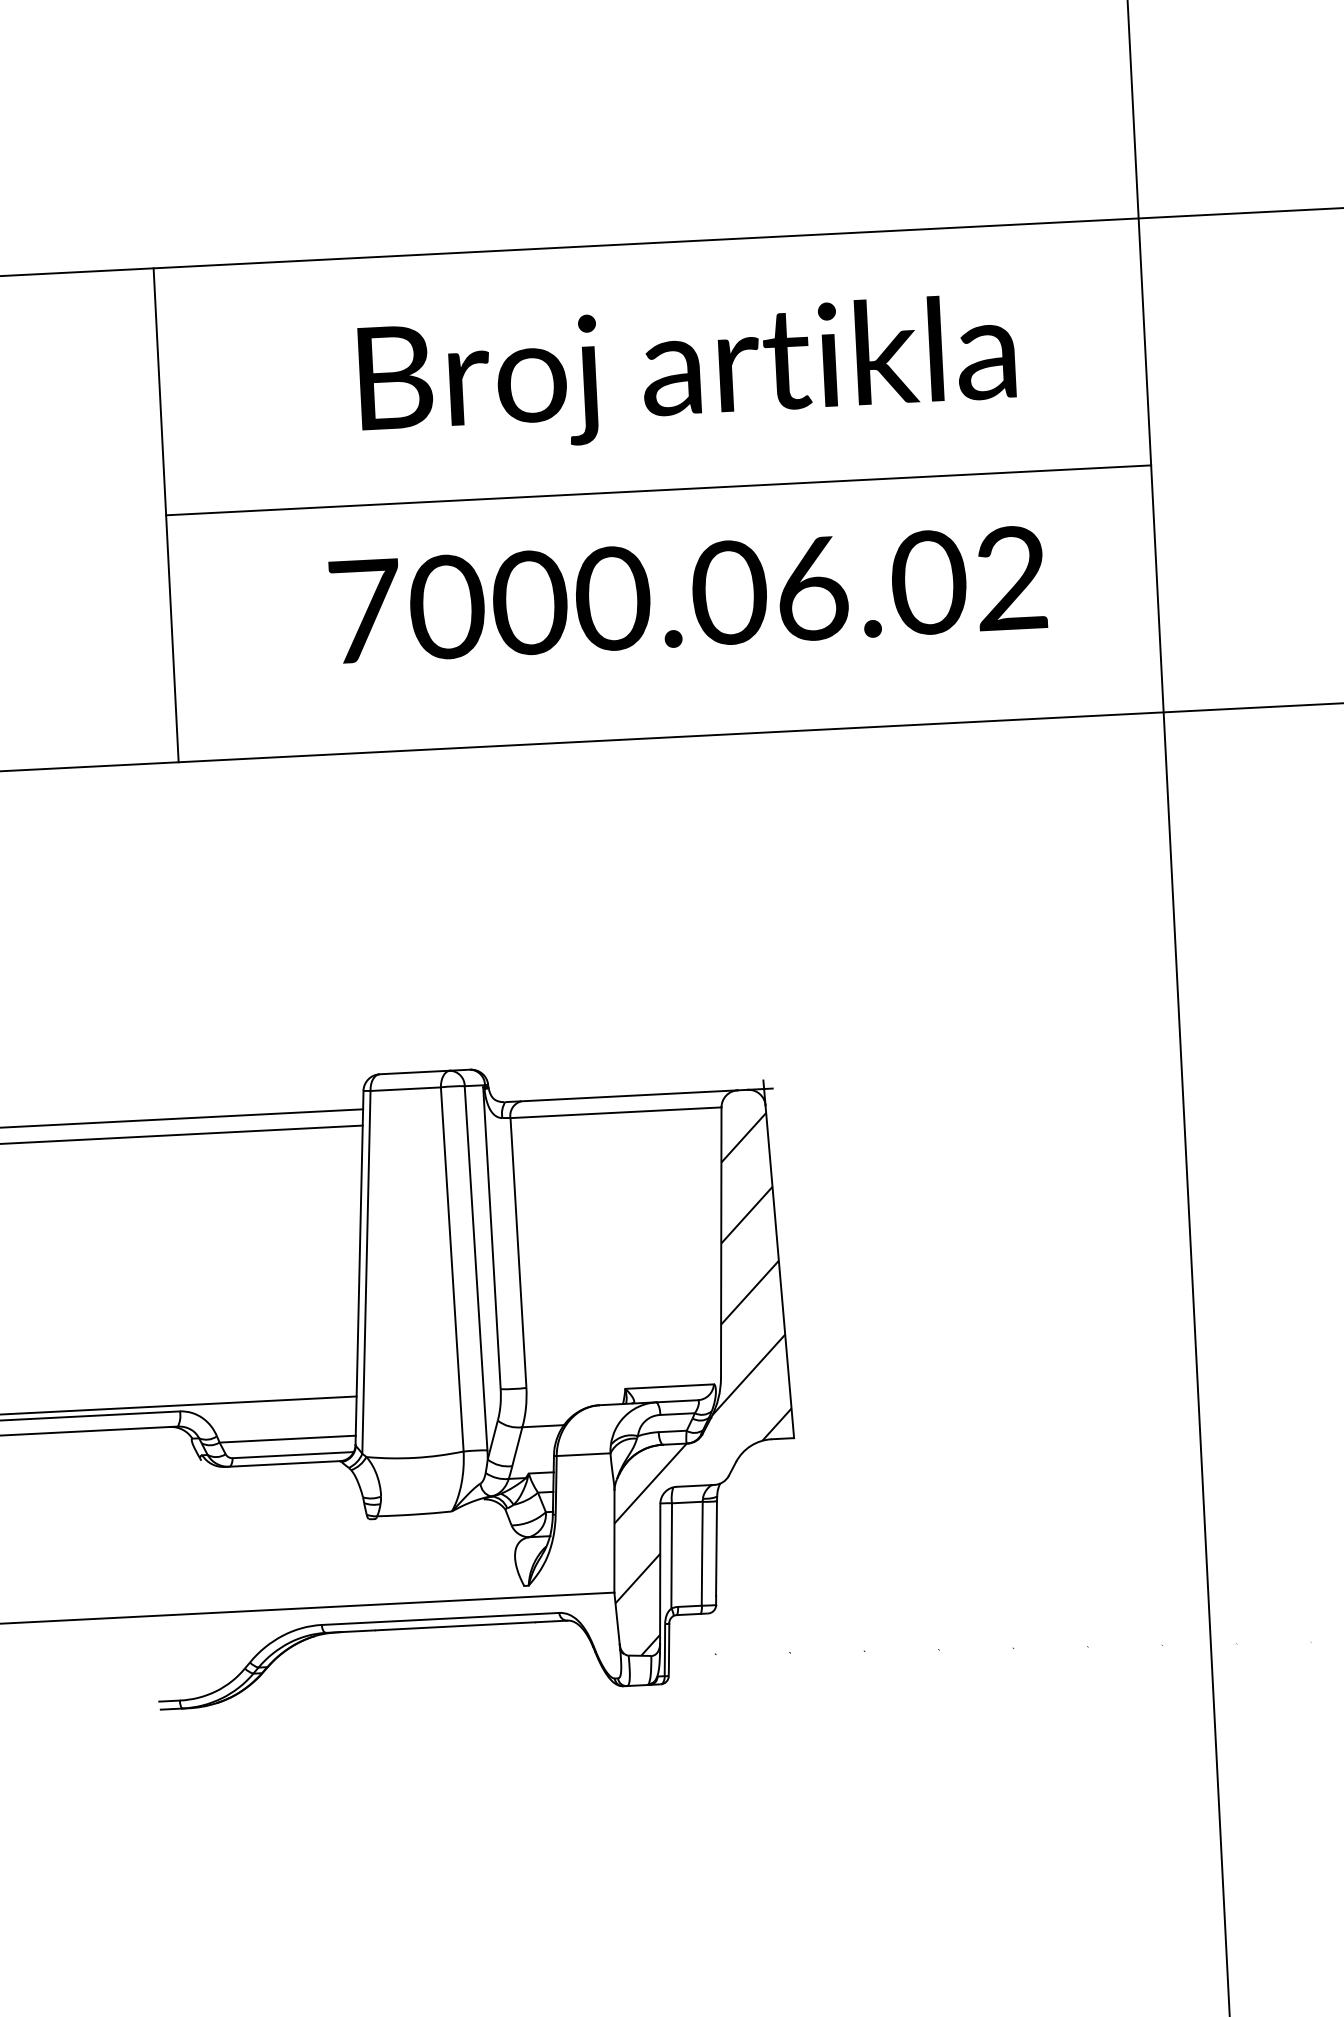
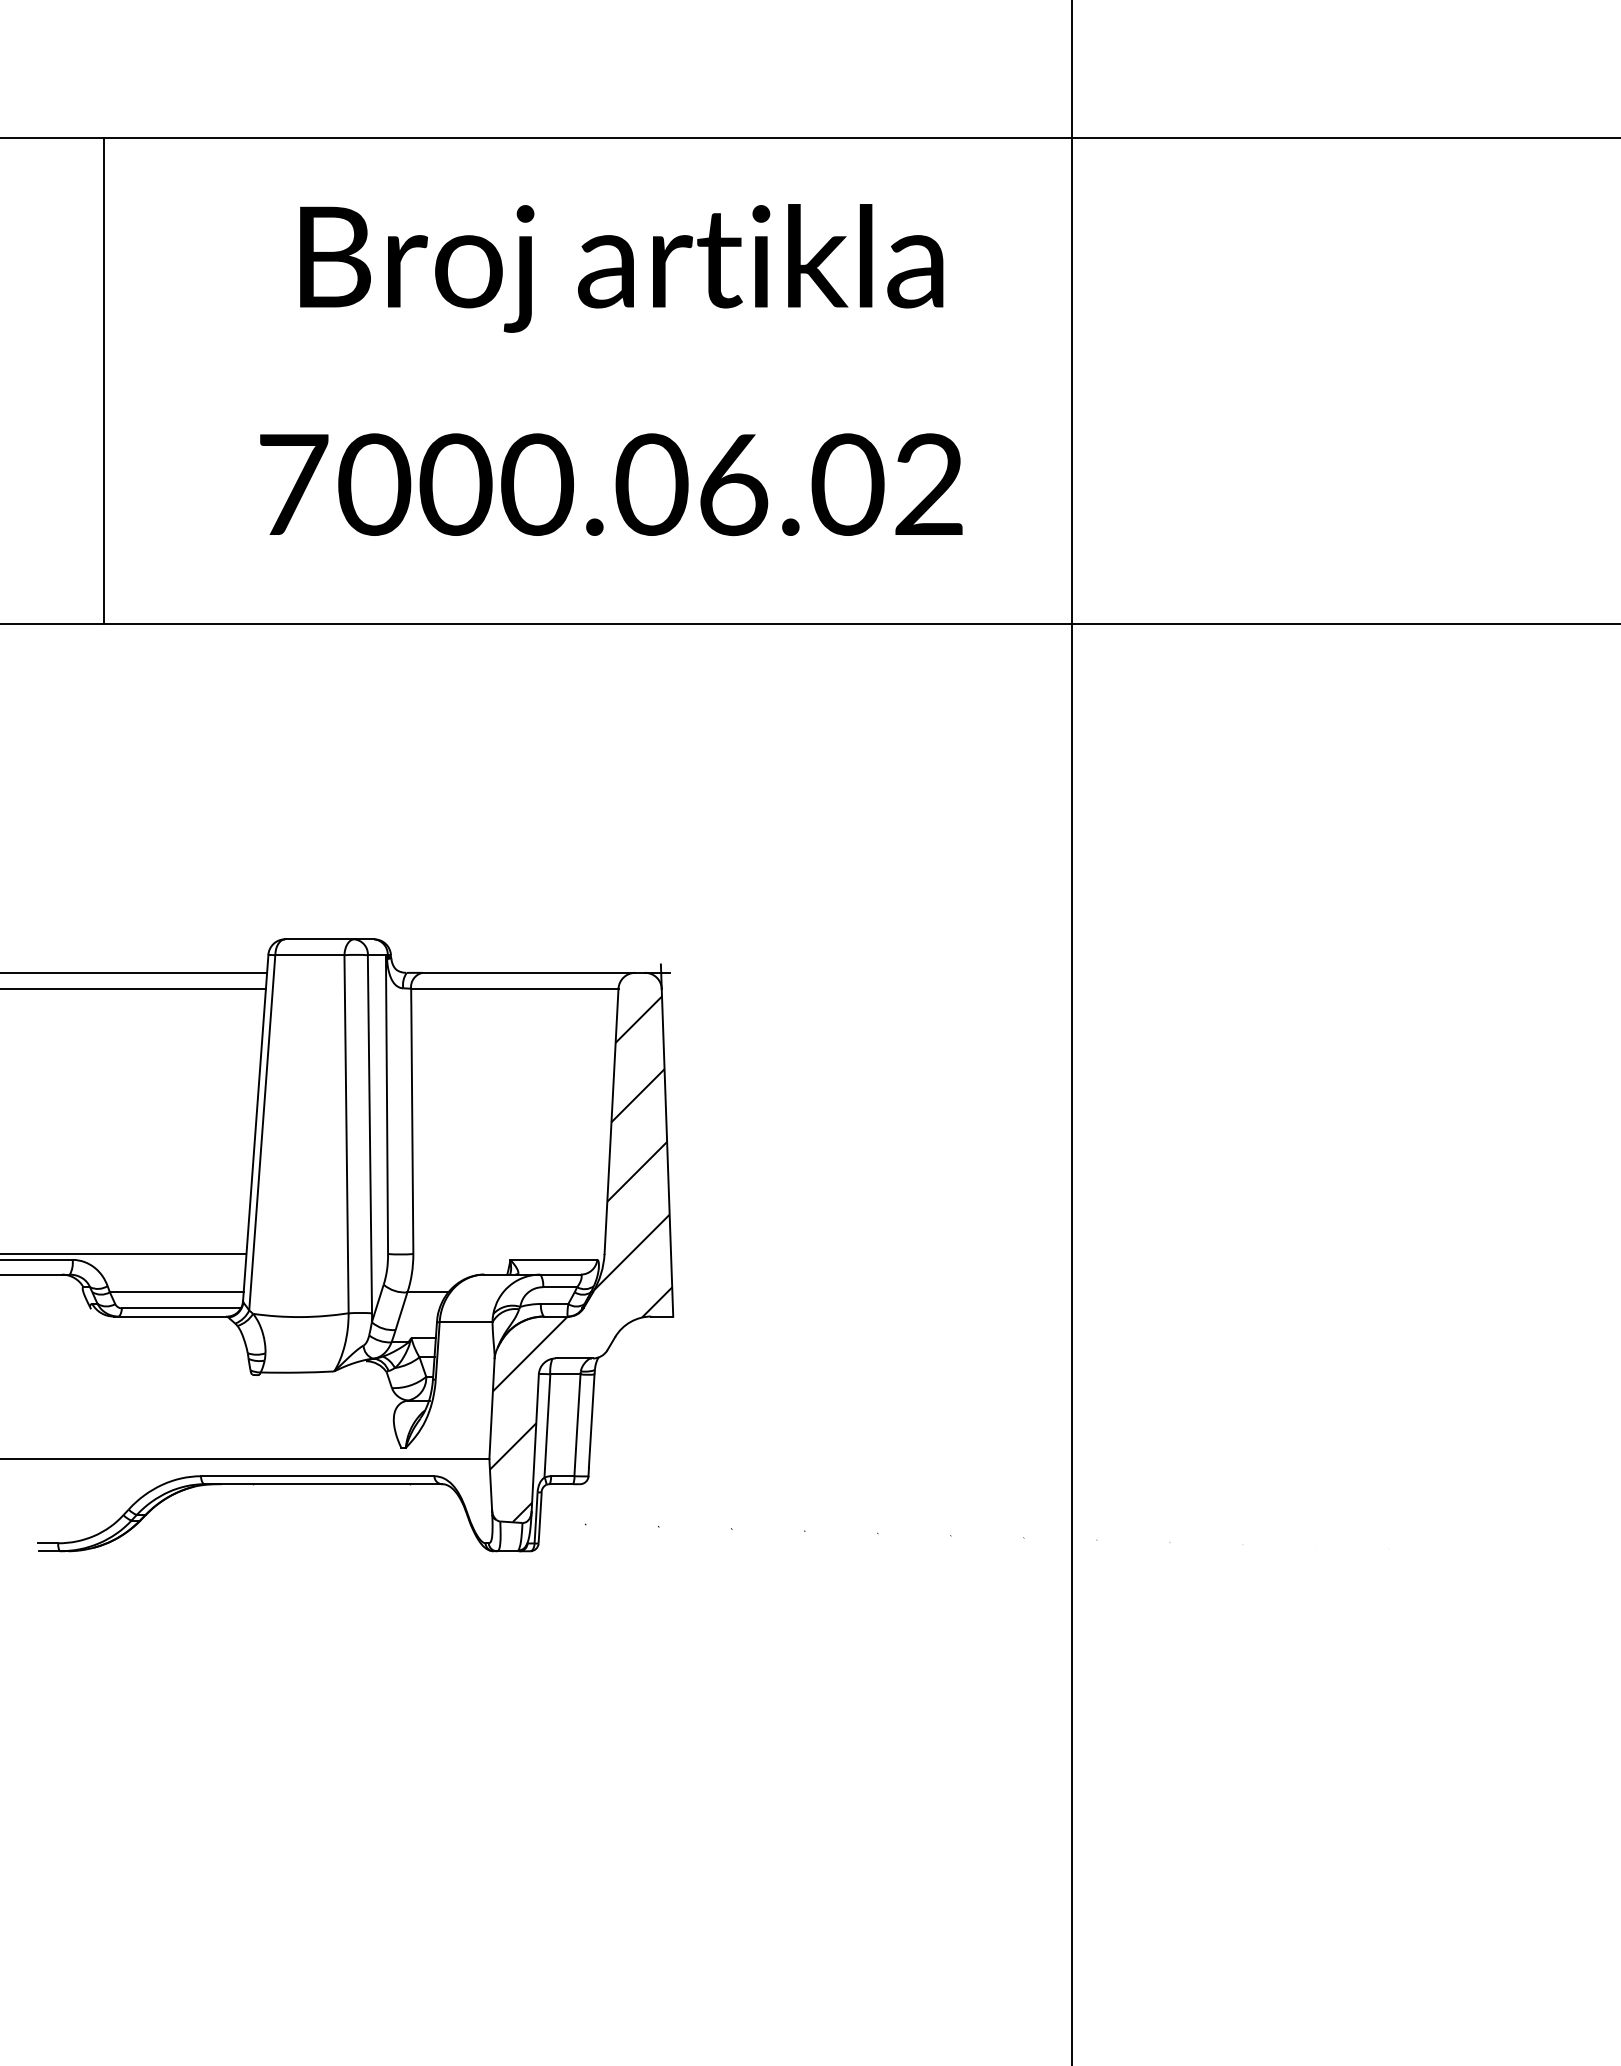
line: (658, 490) -> (587, 380), removed

